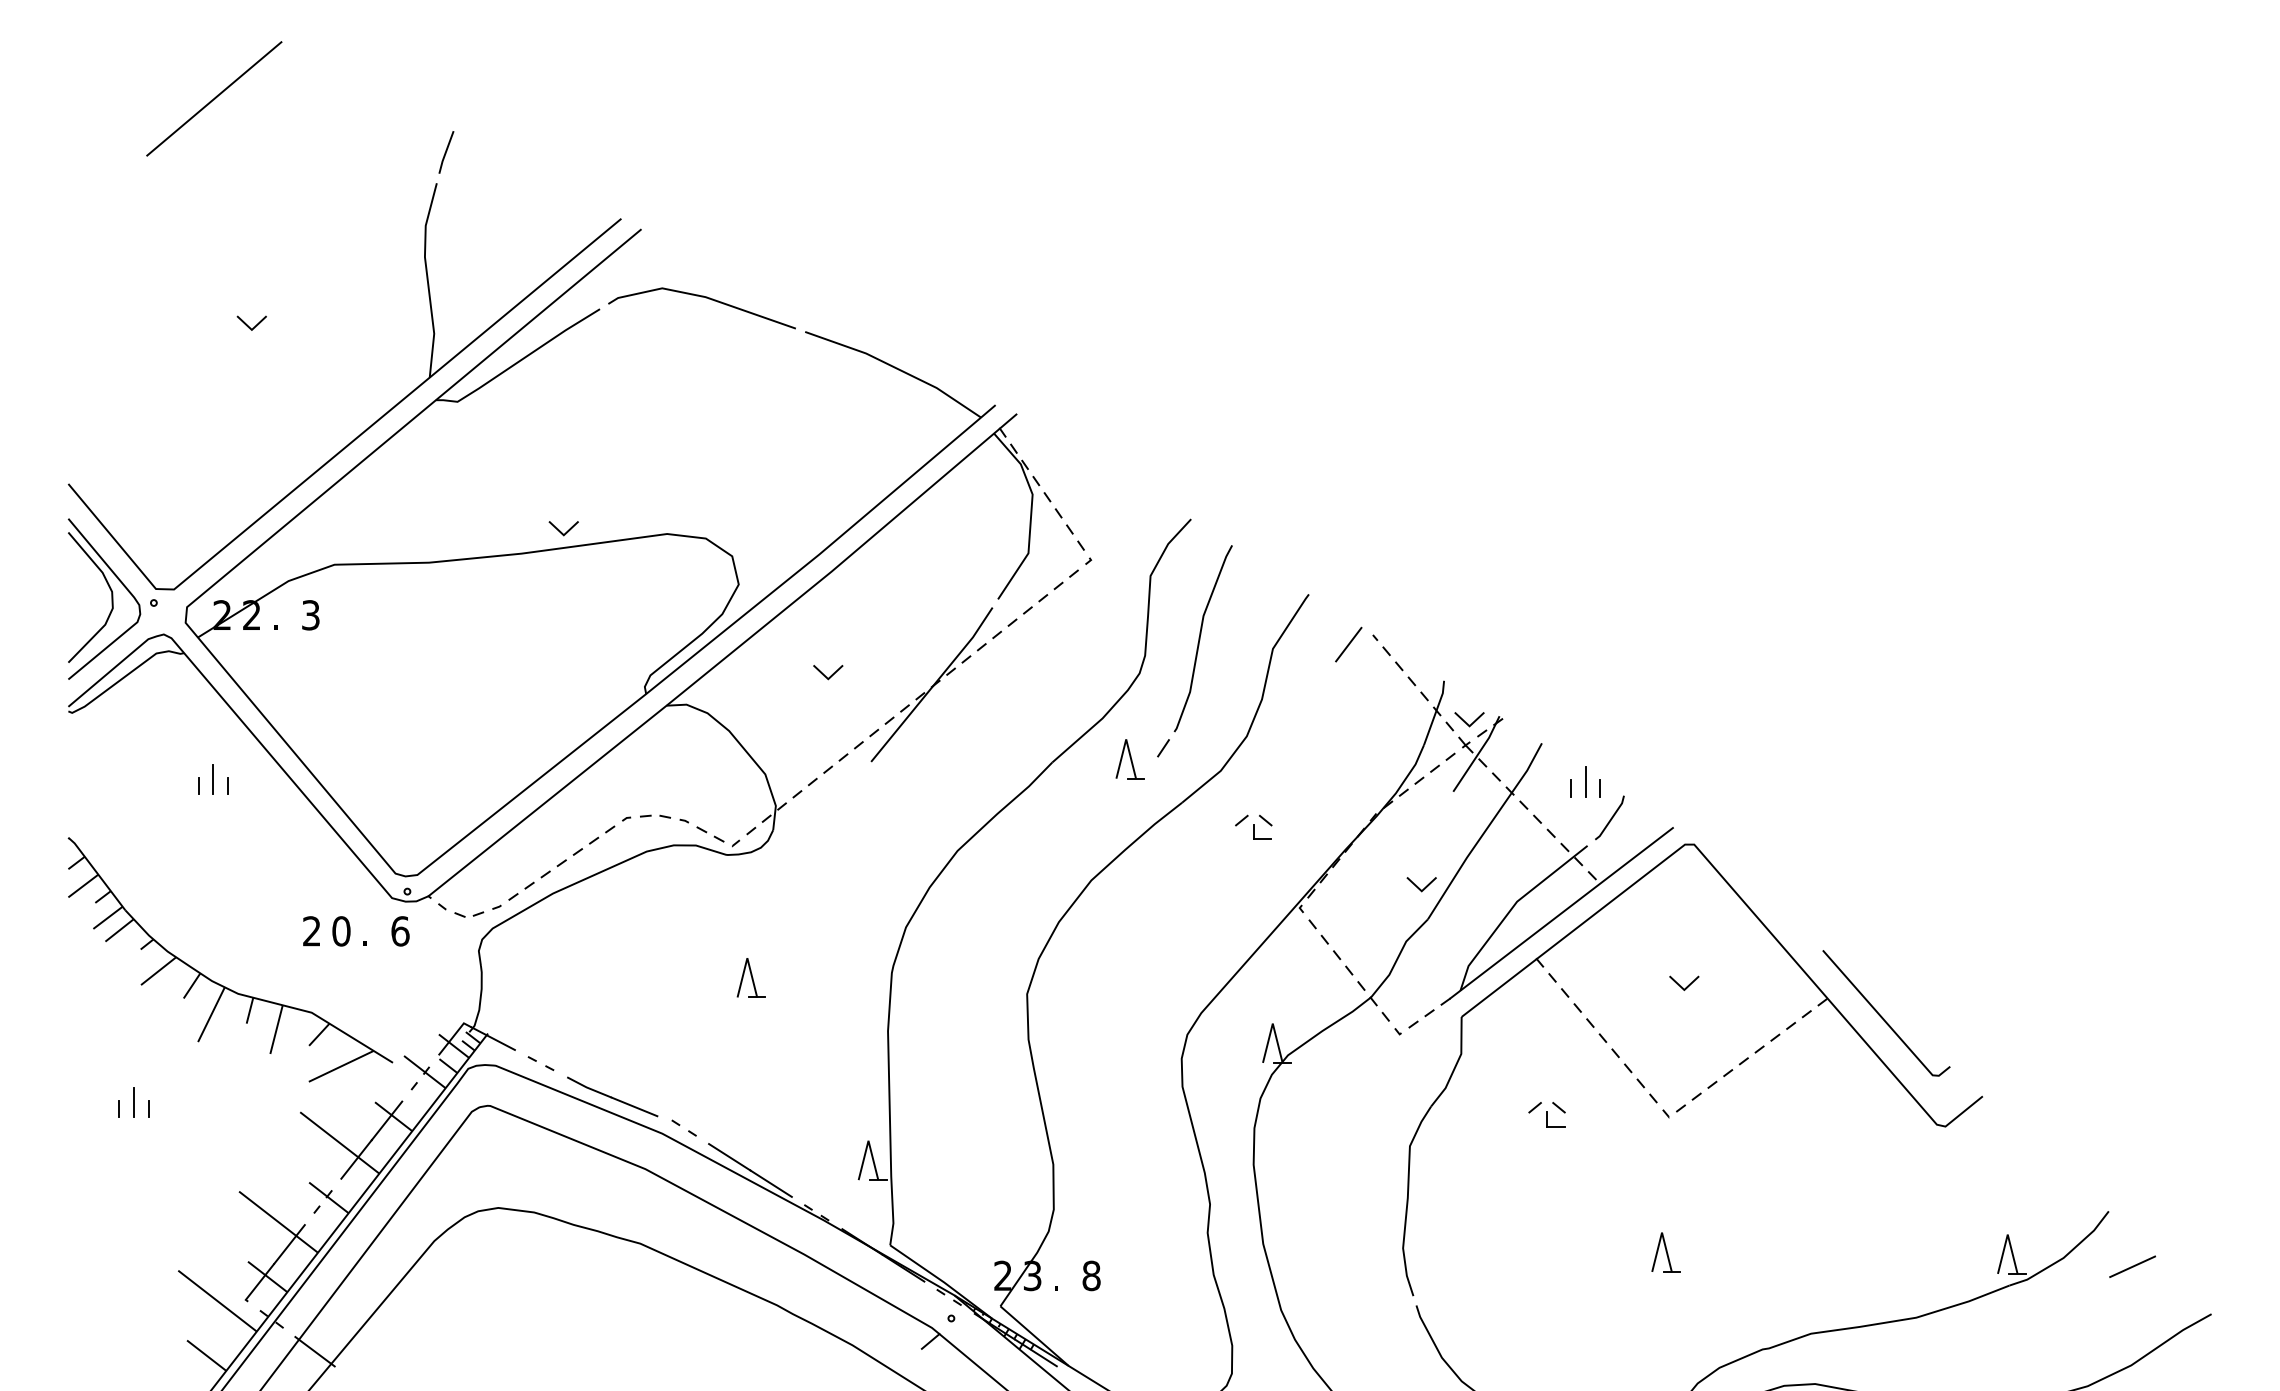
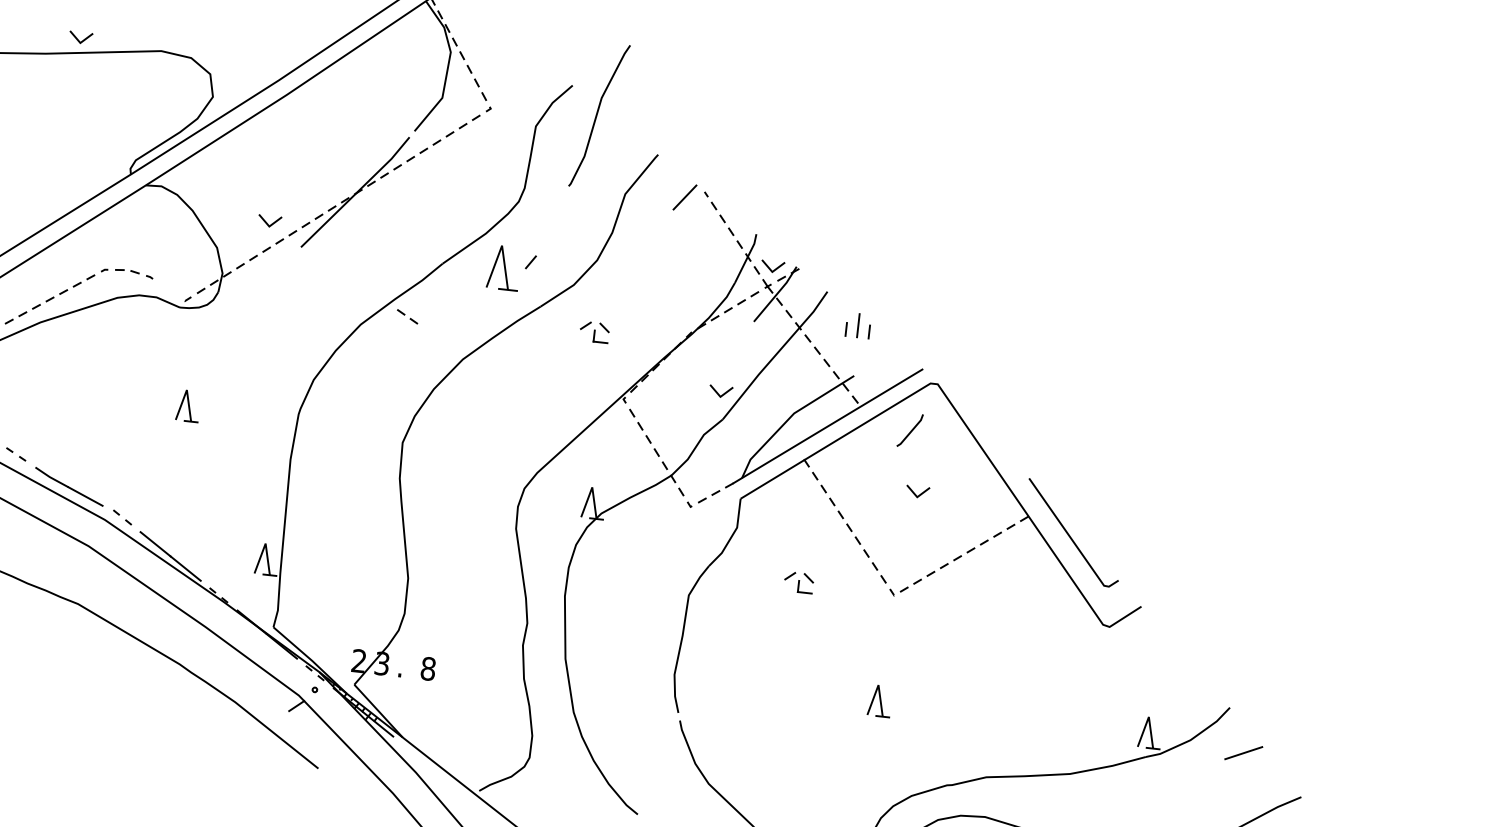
curve: (1200, 638) -> (597, 115), moved
line: (831, 674) -> (272, 223), moved
part: (1129, 759) -> (503, 268), size x1.4
line: (1610, 818) -> (910, 431), moved
part: (710, 834) -> (407, 316), moved

